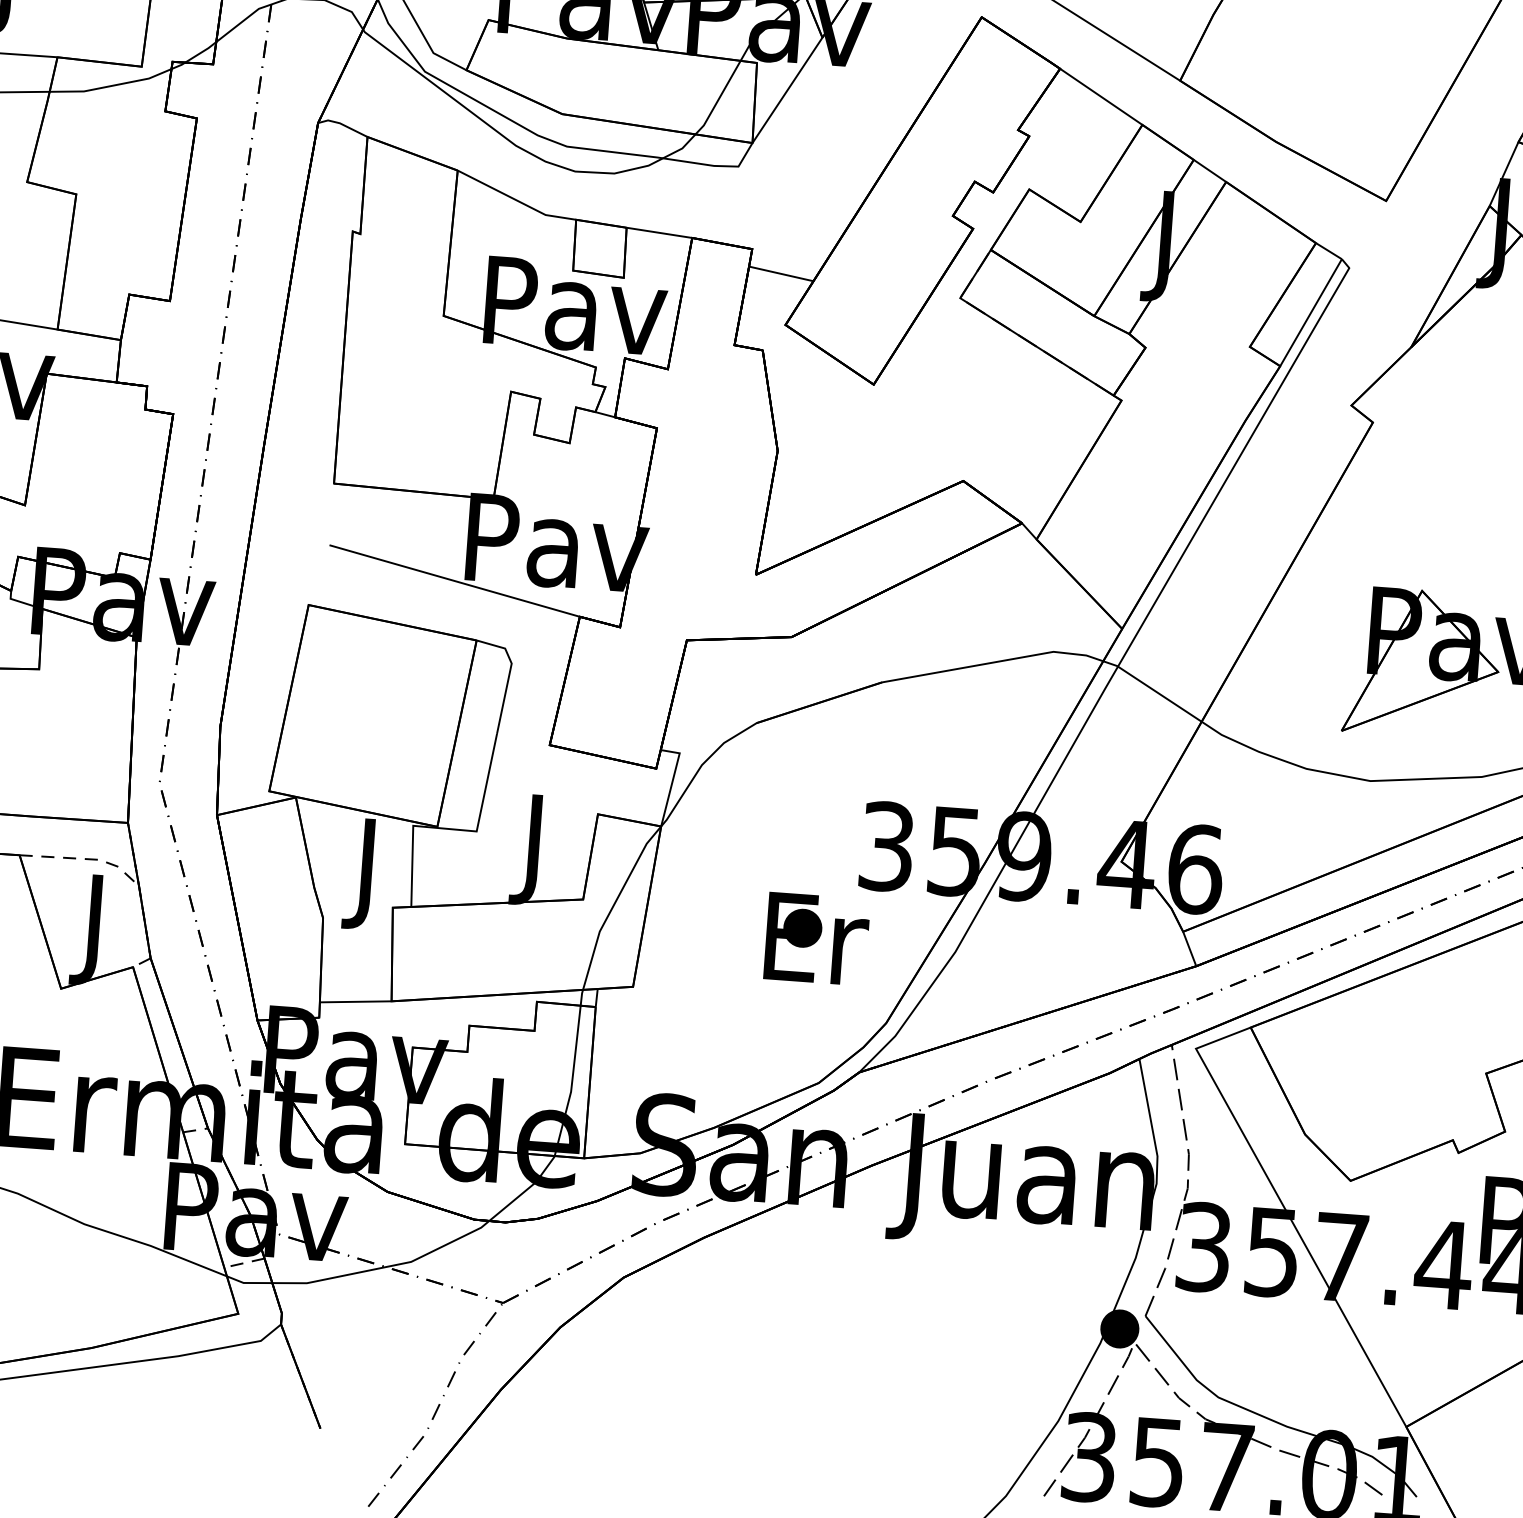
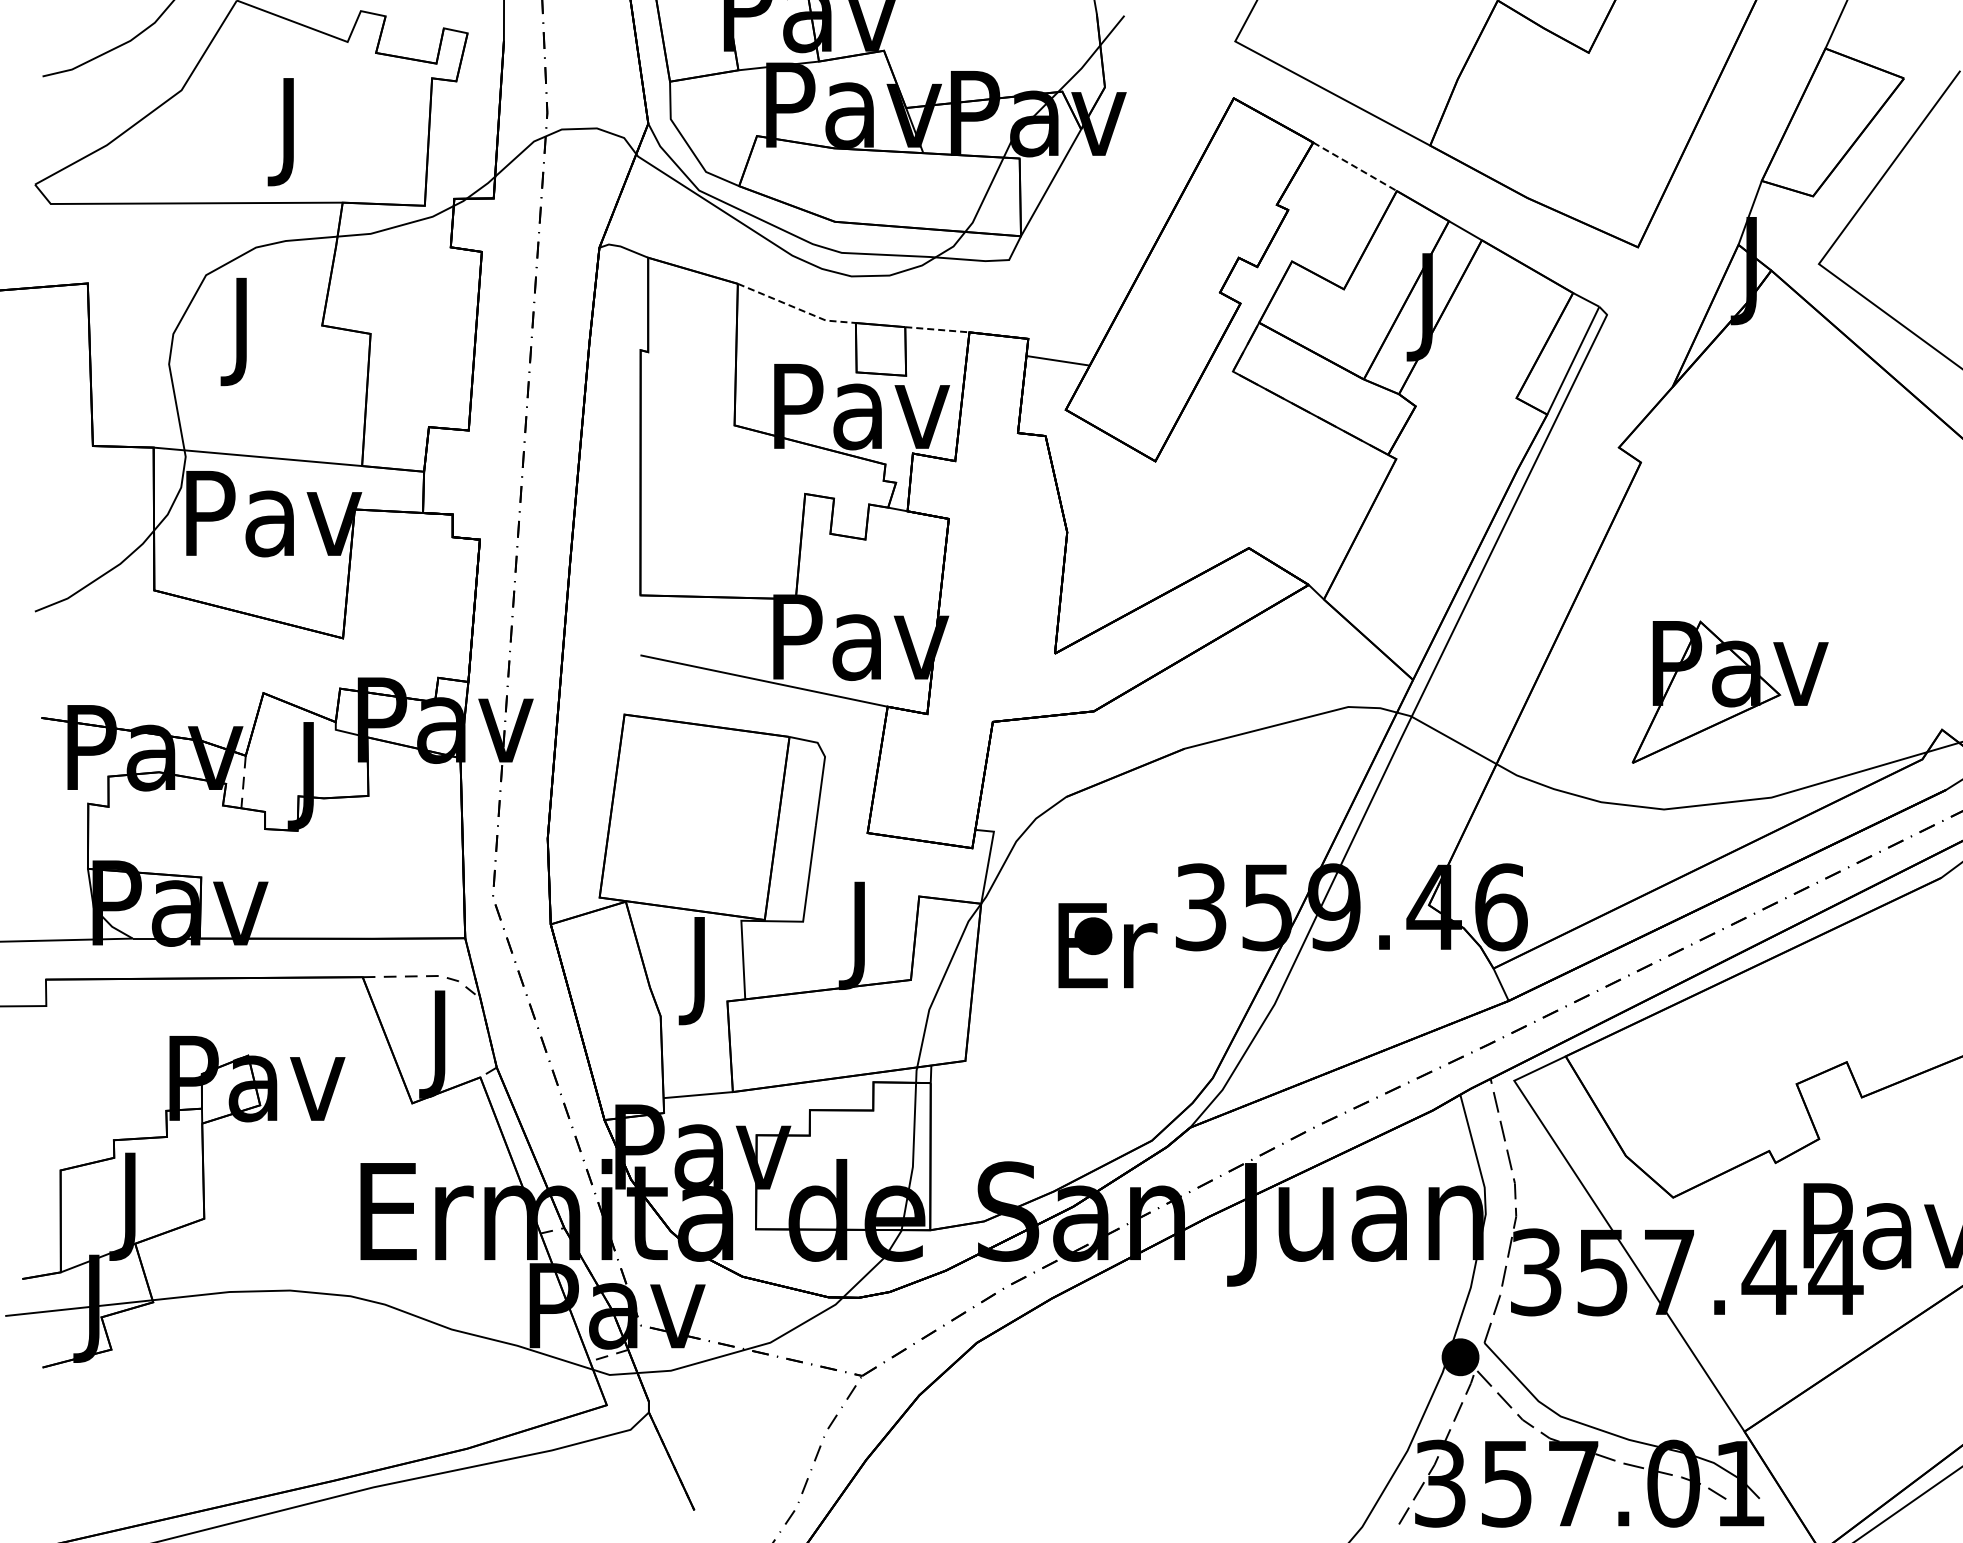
line: (1101, 97) -> (1355, 167), solid -> dashed
line: (516, 200) -> (796, 308), solid -> dashed
line: (659, 232) -> (937, 329), solid -> dashed
text: (816, 938) -> (1107, 945), moved

